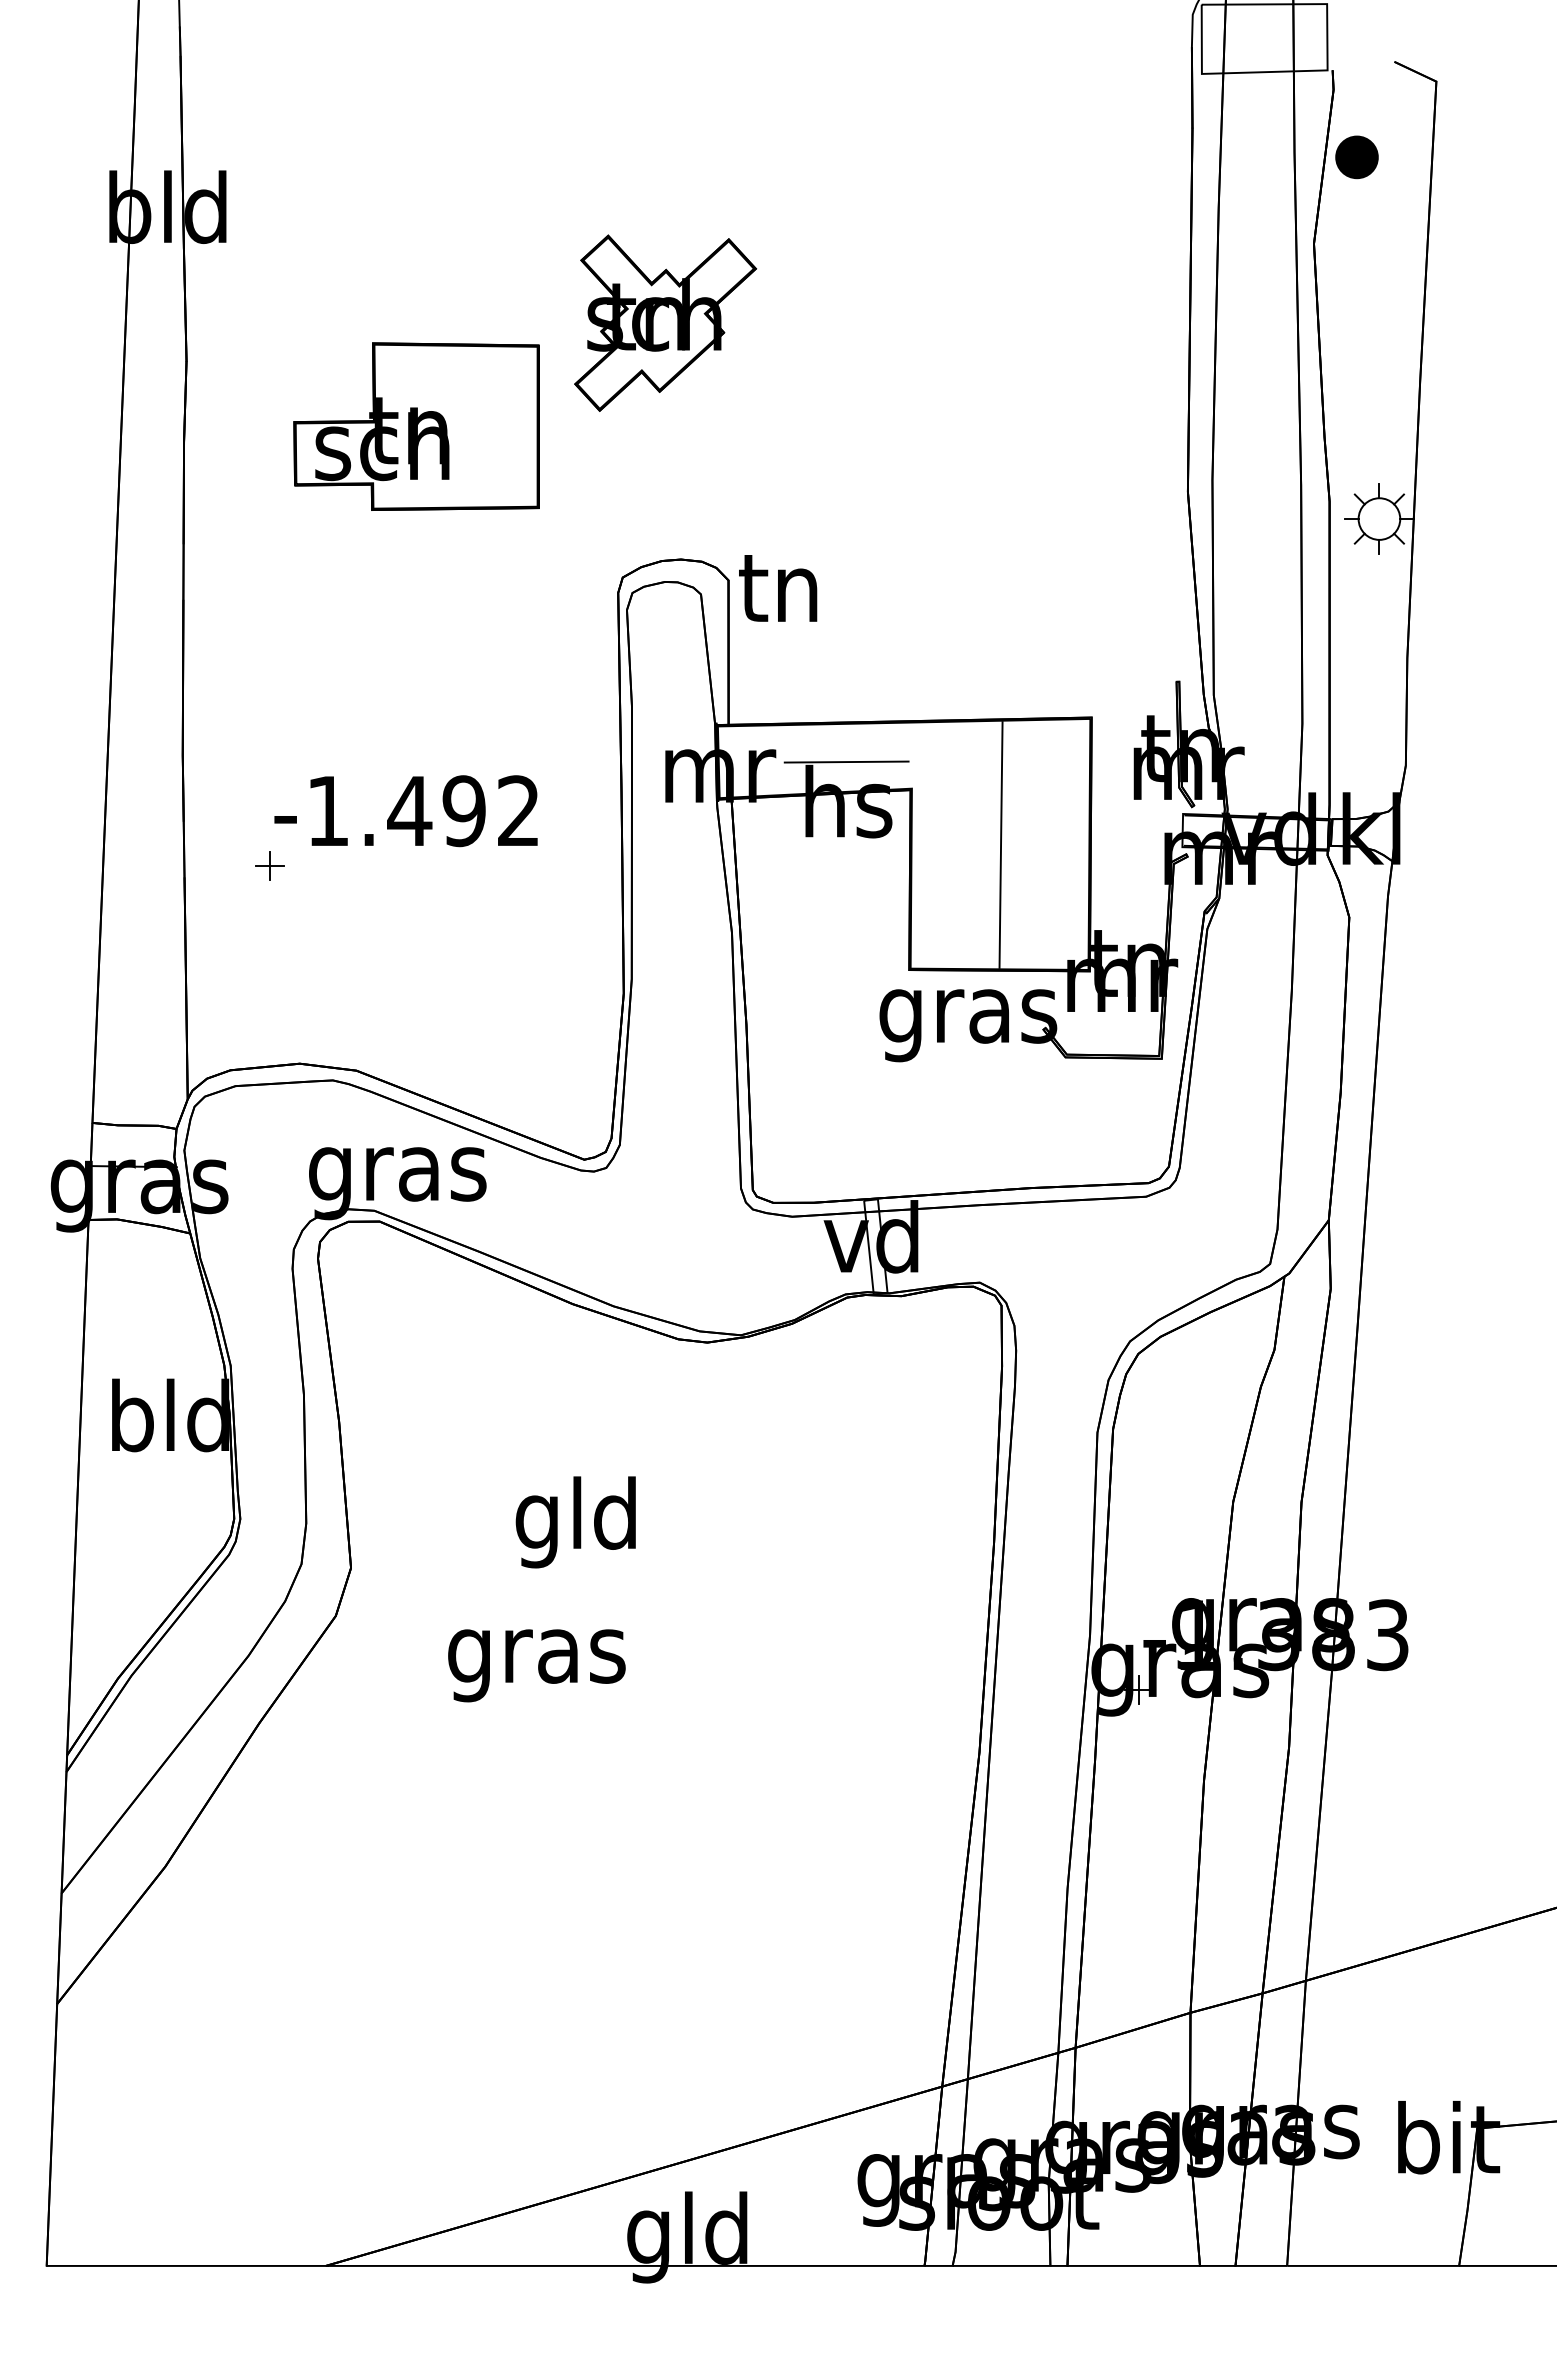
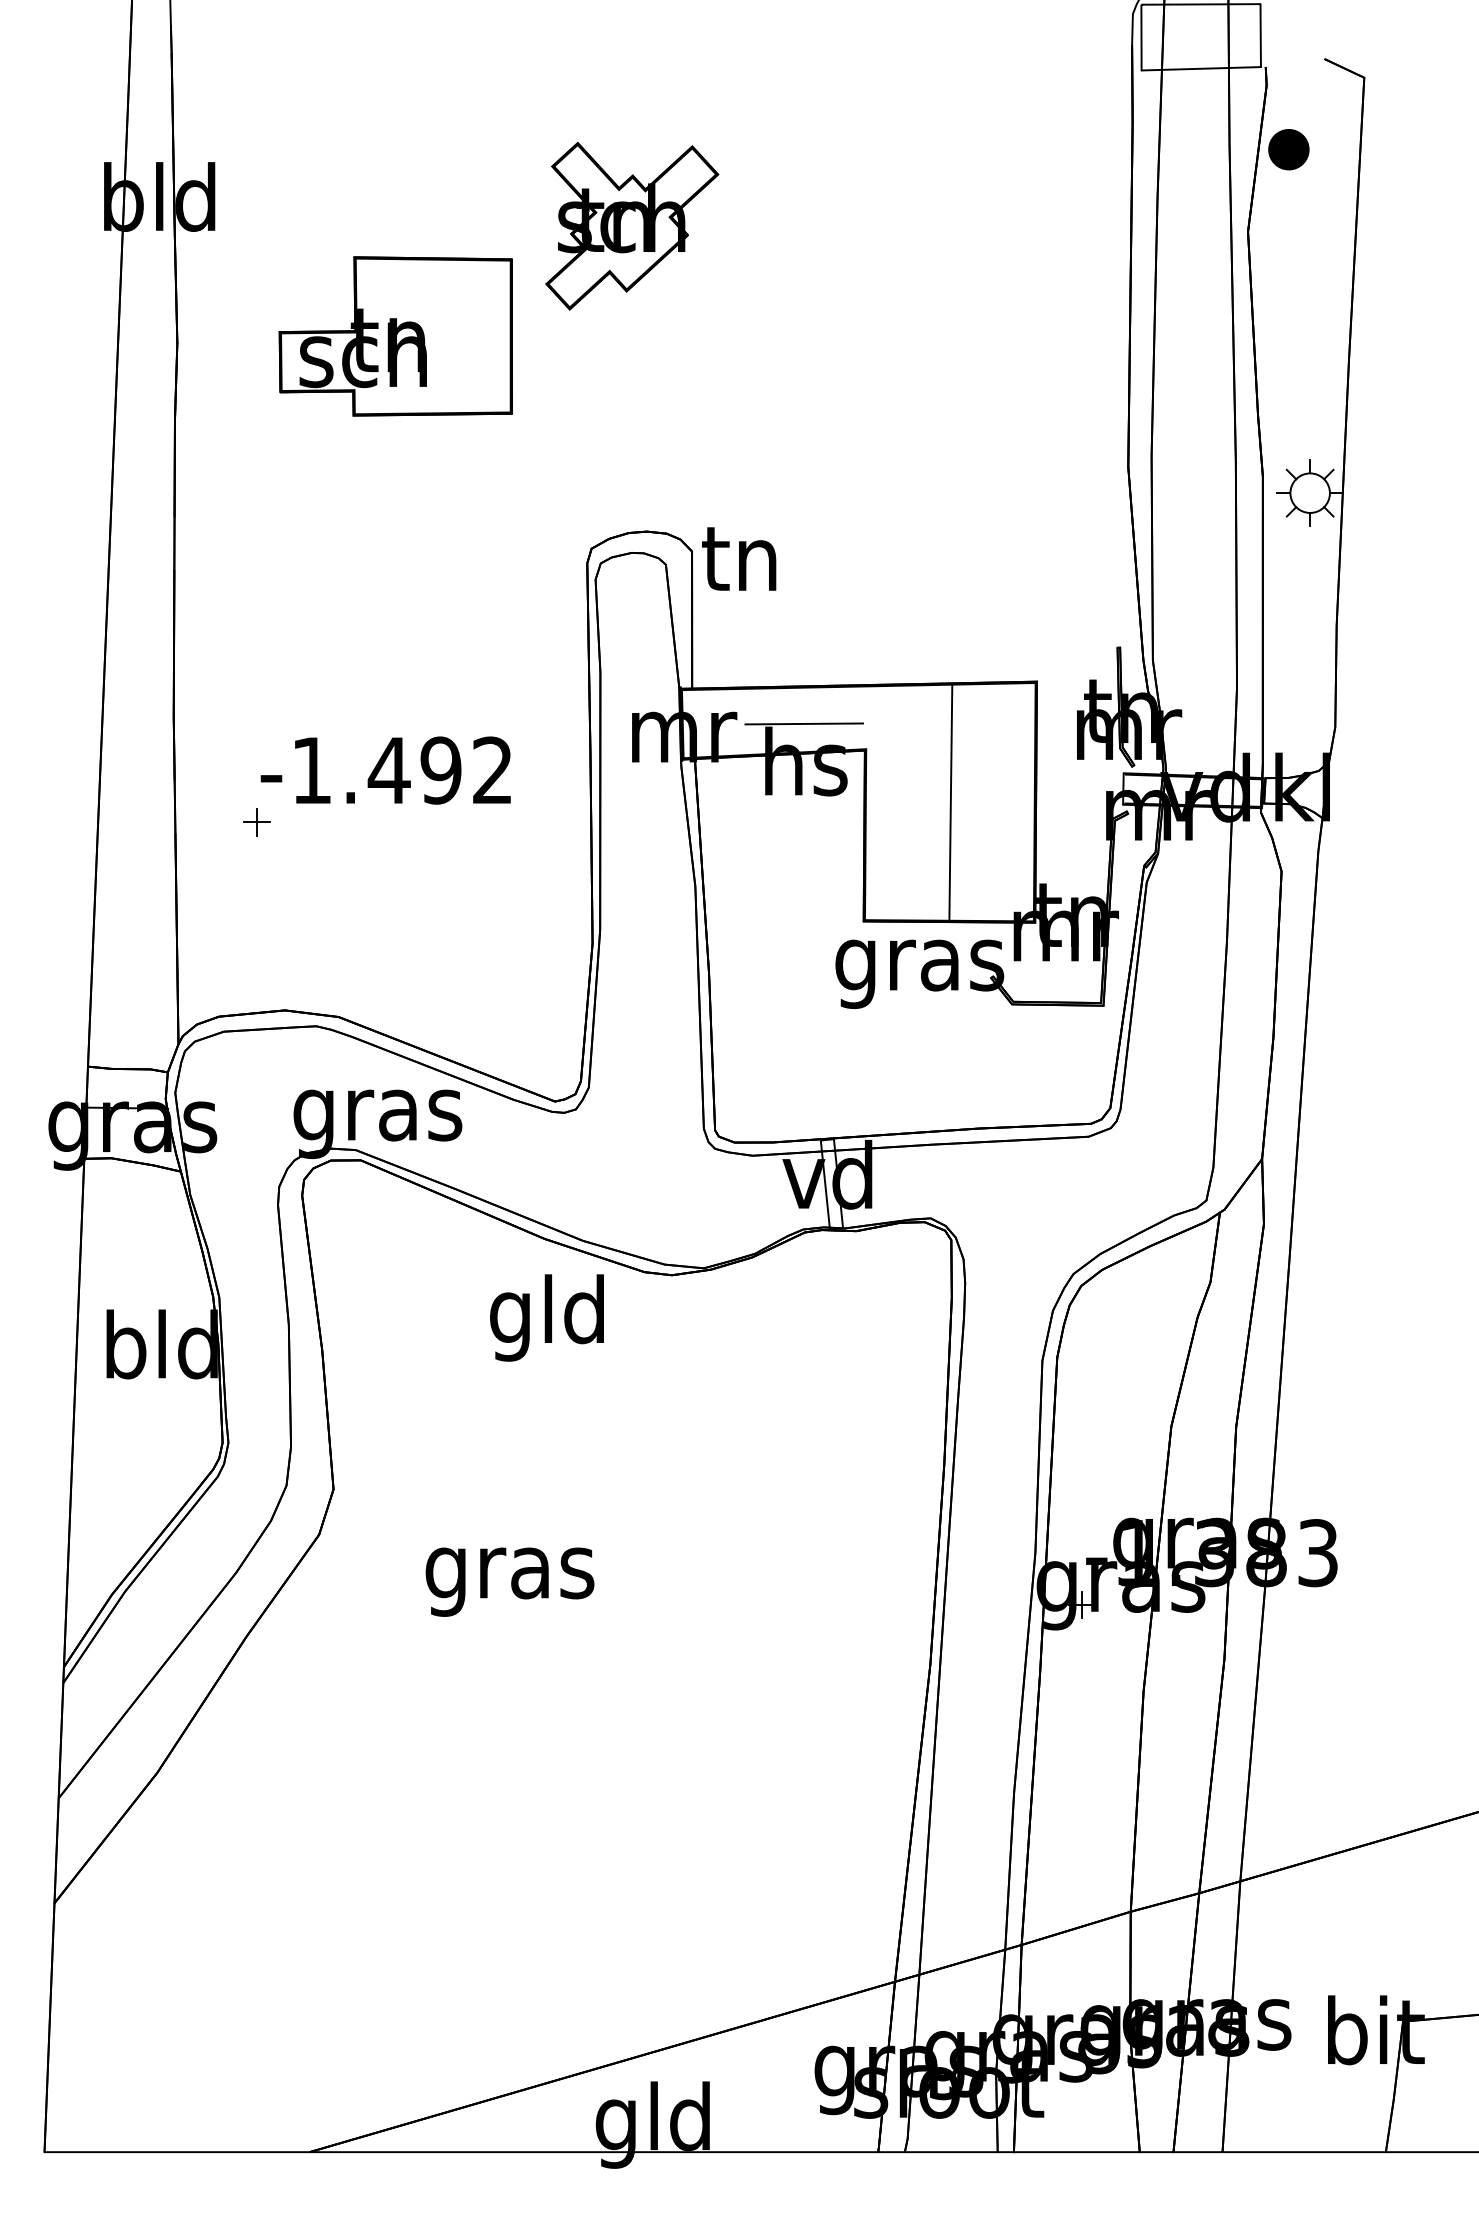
part: (665, 323) -> (632, 226), moved
part: (416, 426) -> (395, 336), moved
text: (575, 1521) -> (546, 1317), moved

